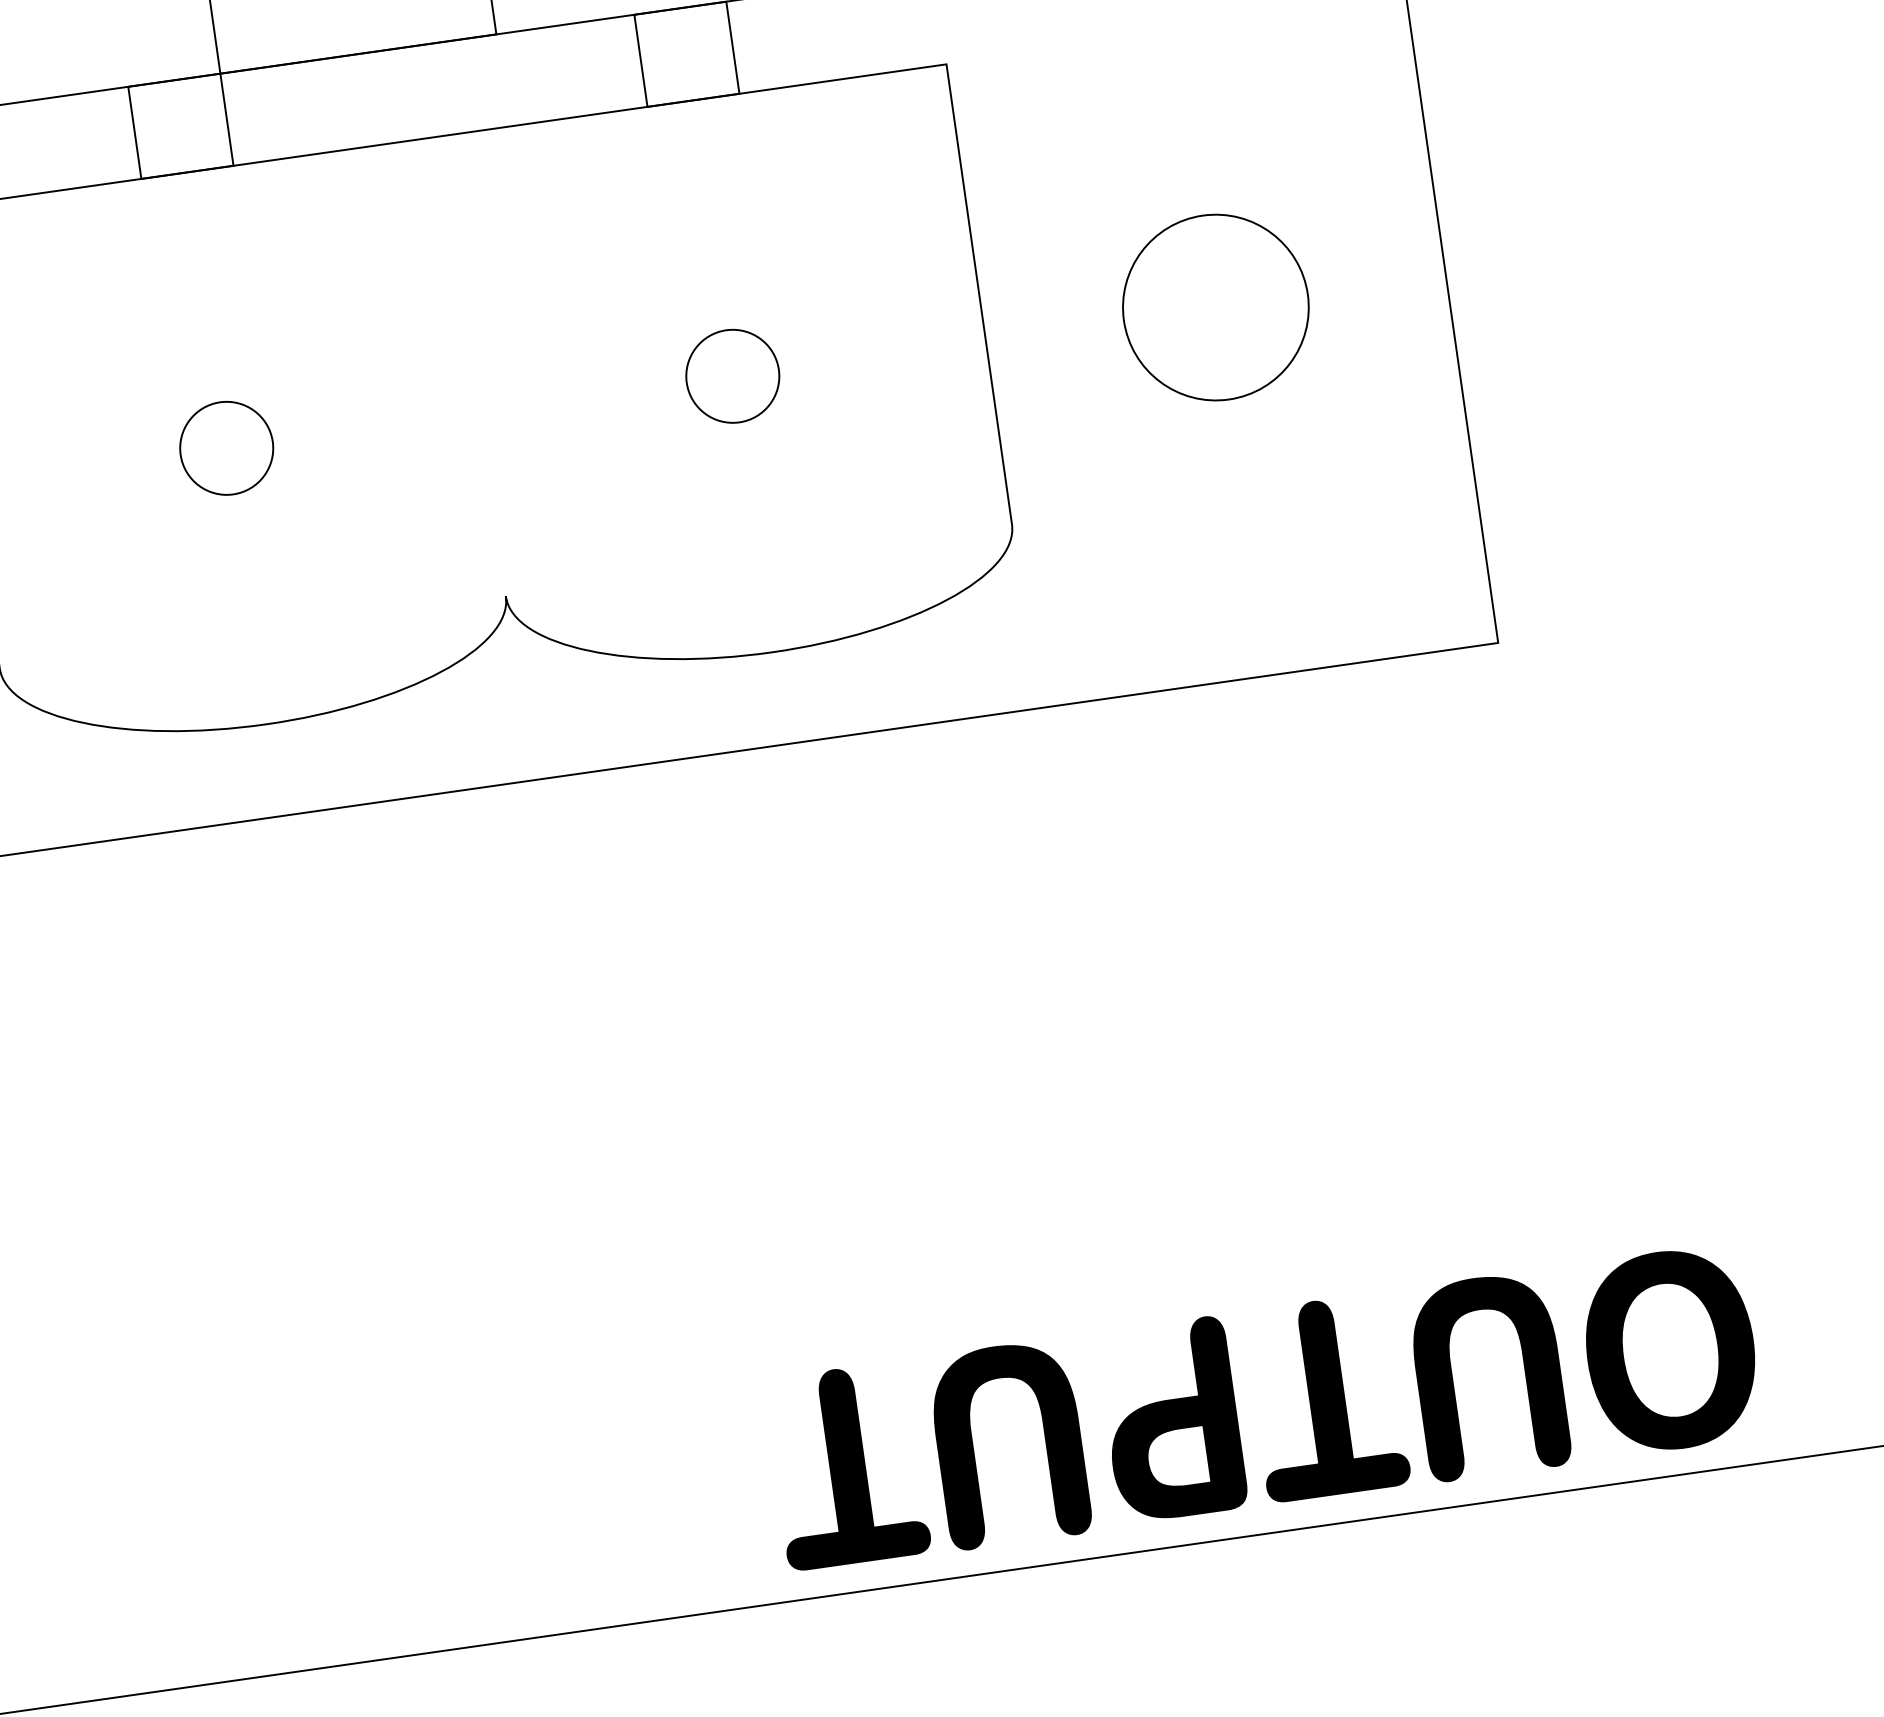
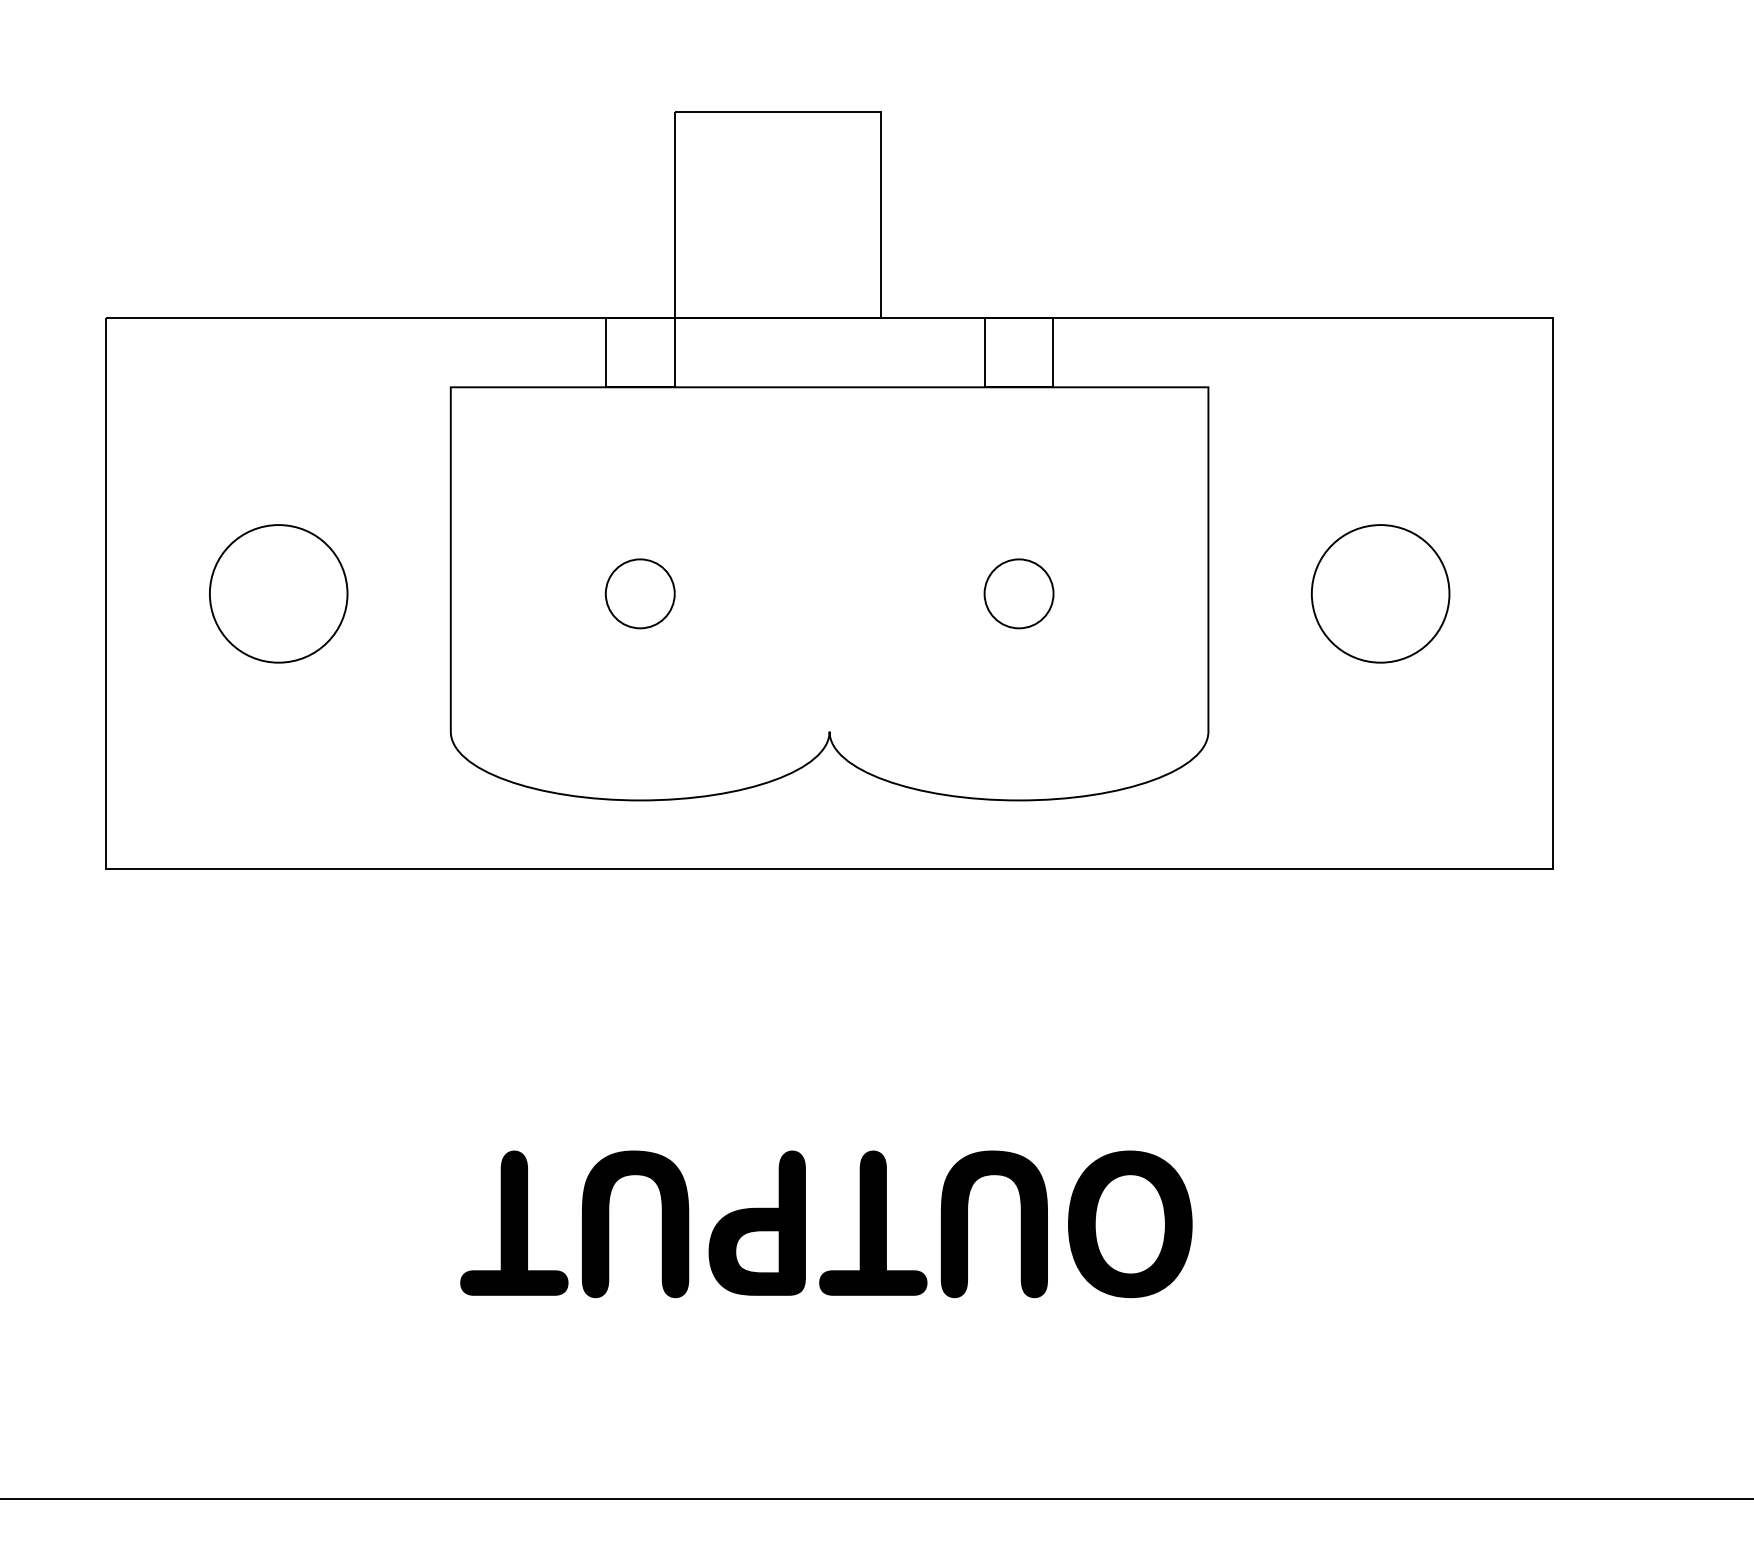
part: (1236, 1412) -> (805, 1224), moved

